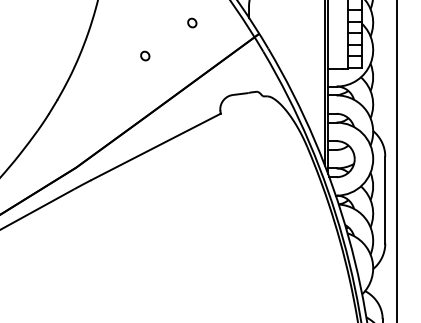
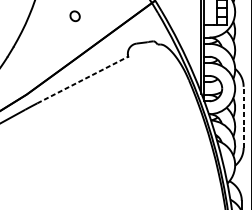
part: (145, 55) -> (75, 15), size x1.6
line: (155, 146) -> (82, 79), solid -> dashed
line: (385, 199) -> (243, 116), solid -> dashed

